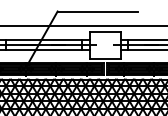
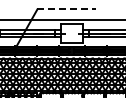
line: (99, 11) -> (67, 9), solid -> dashed

